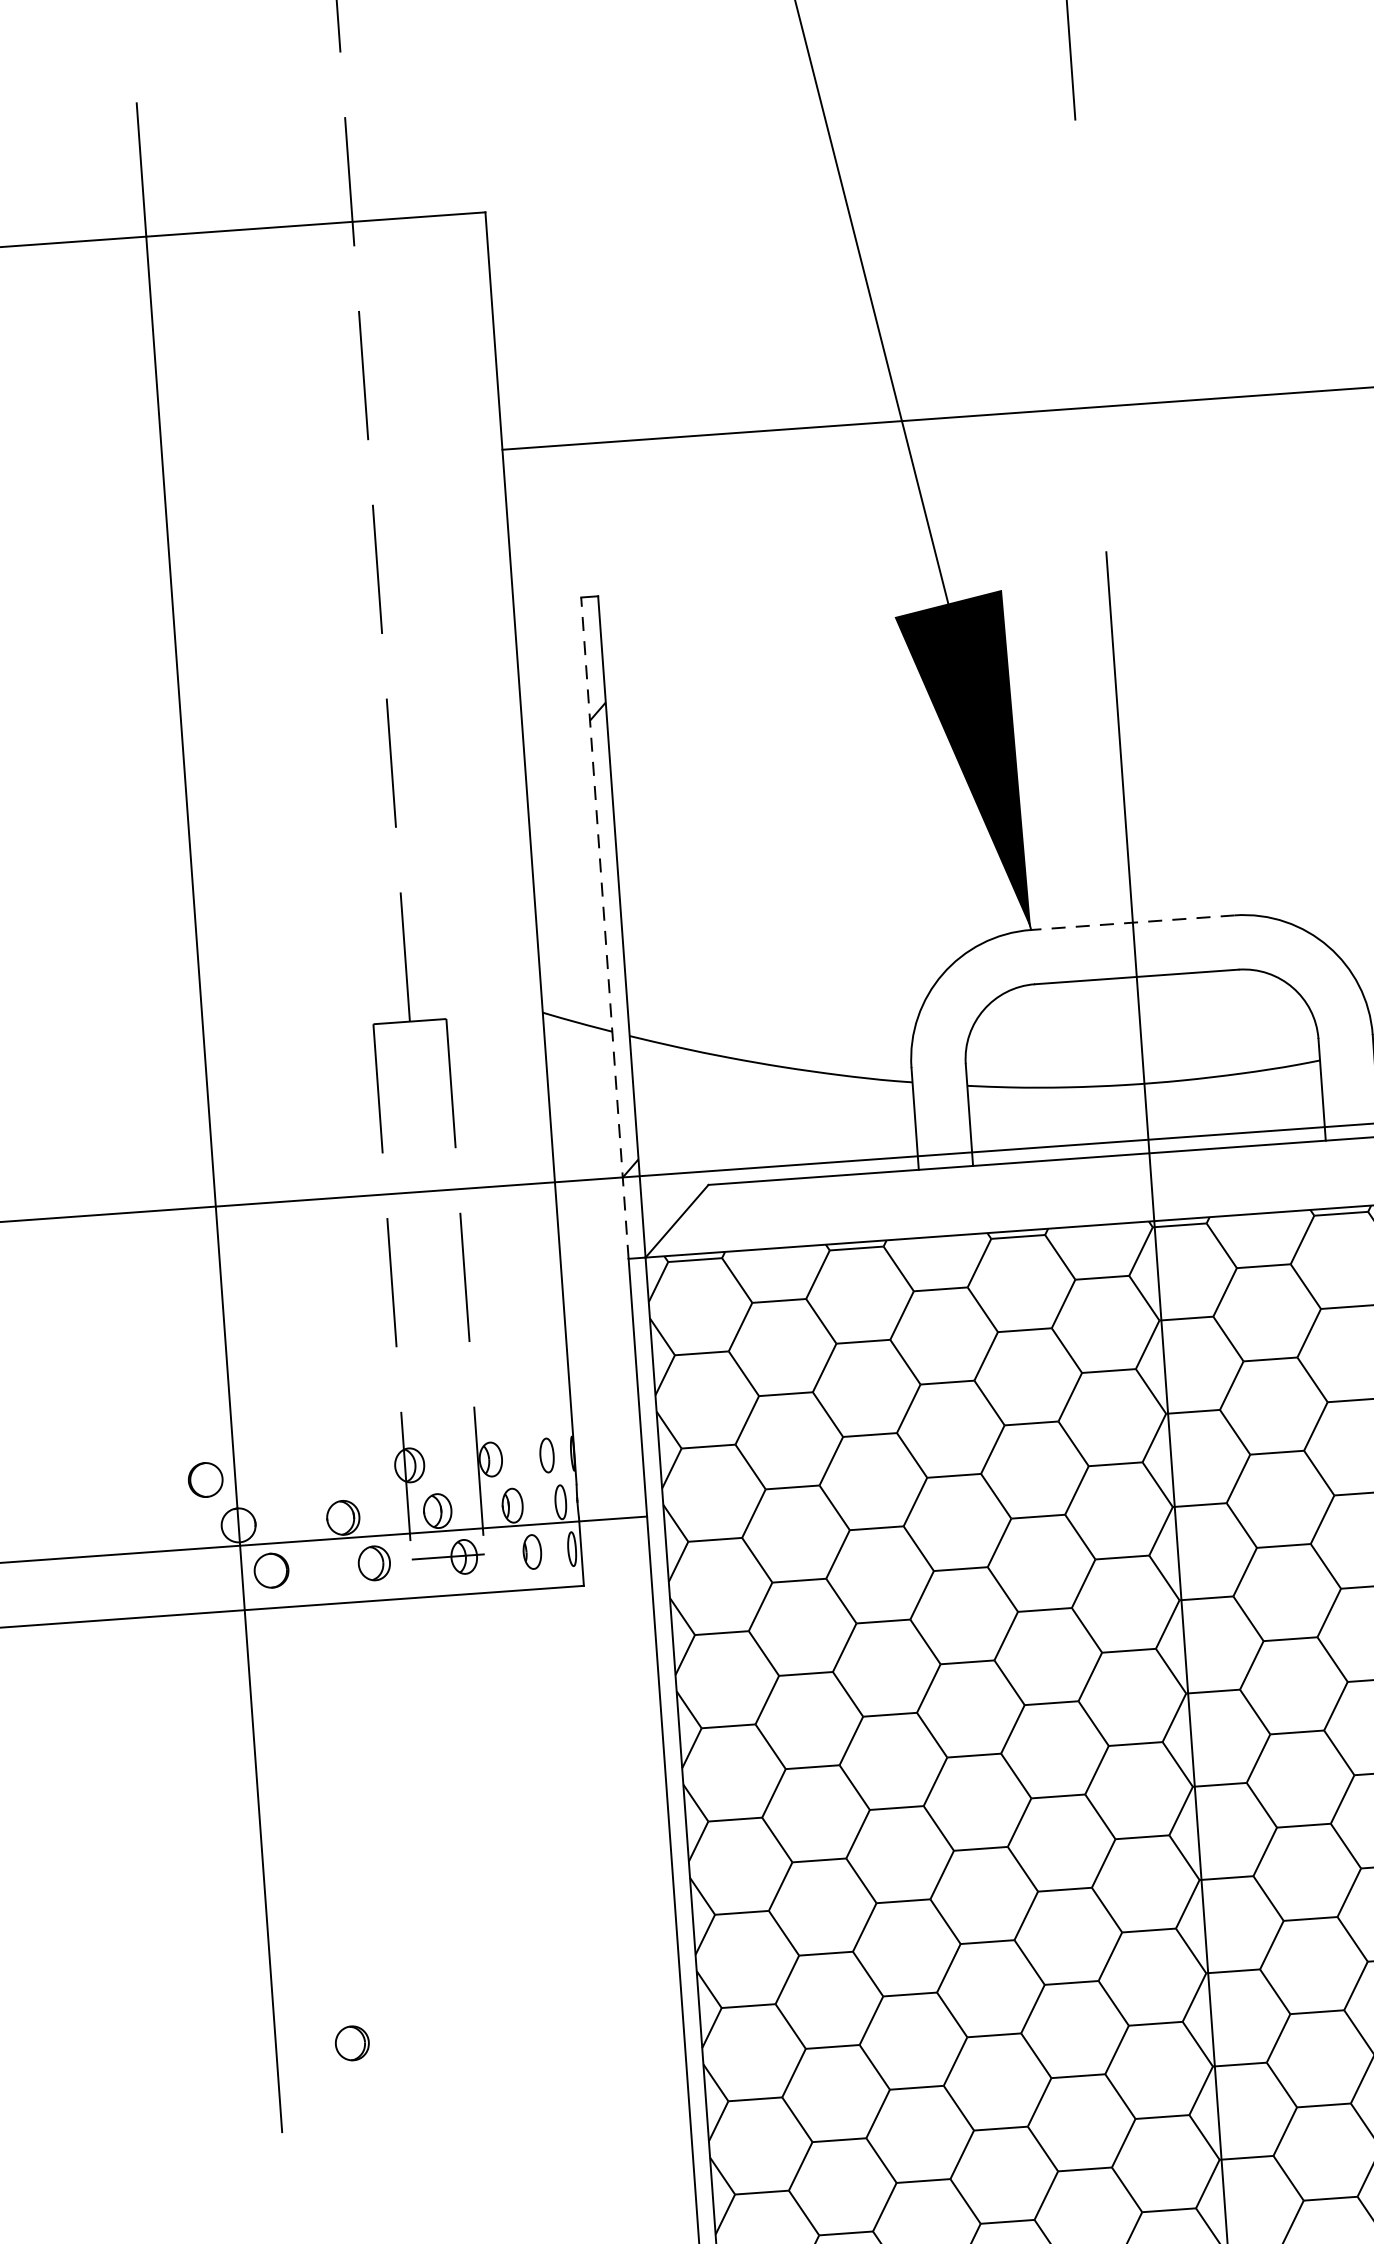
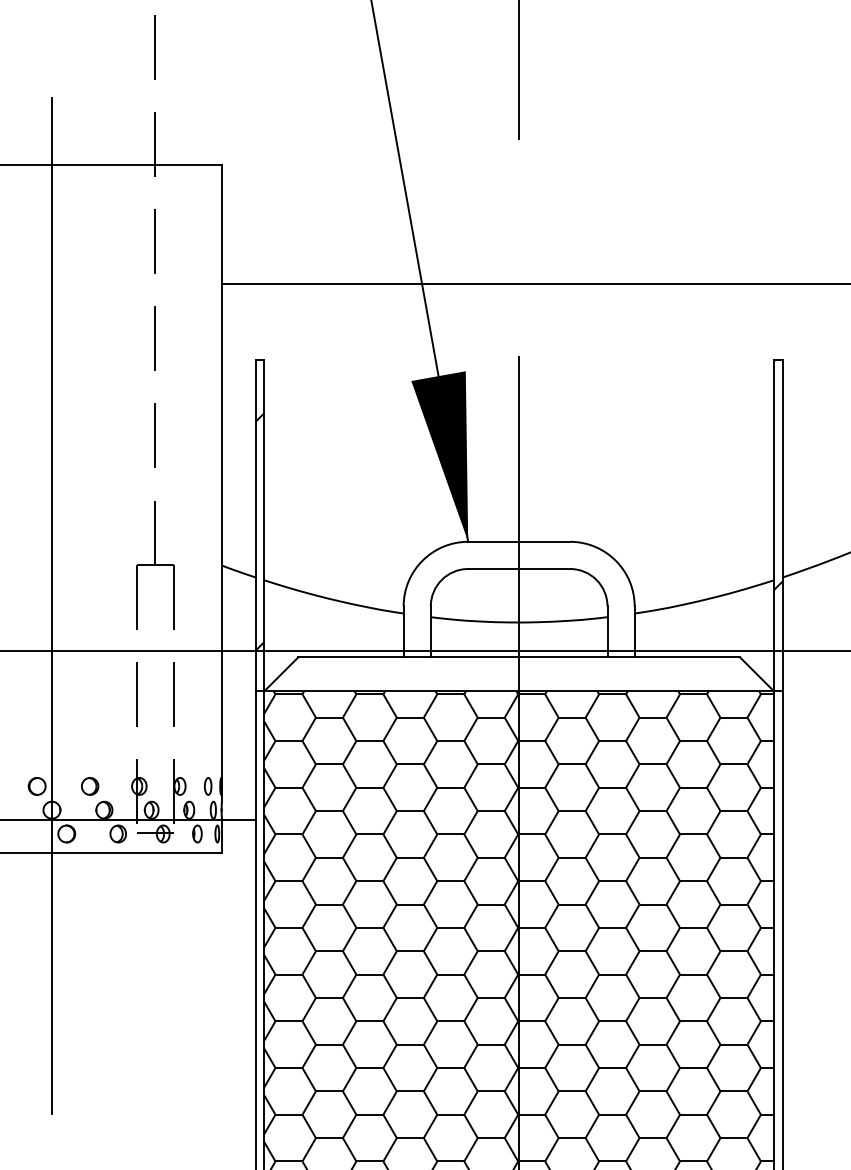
line: (1133, 922) -> (519, 541), dashed -> solid
line: (604, 927) -> (255, 525), dashed -> solid
part: (353, 2043) -> (90, 786), moved

